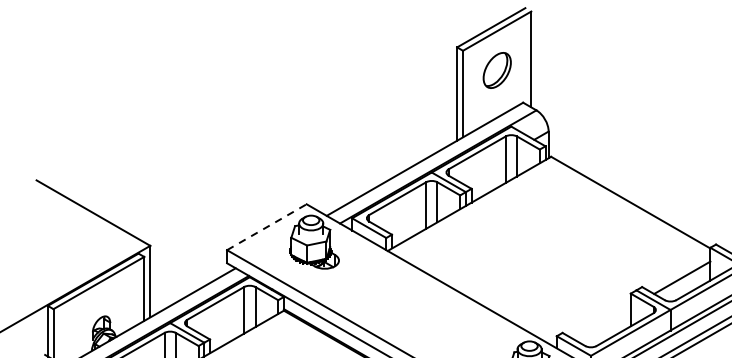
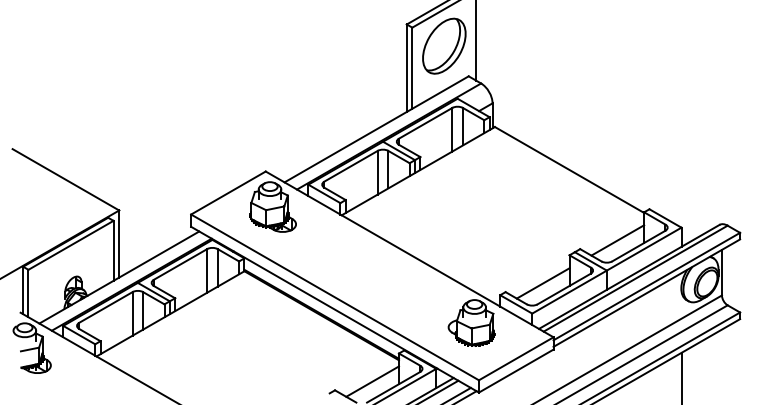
part: (497, 69) -> (444, 45), size x1.67
line: (266, 226) -> (228, 192), dashed -> solid
line: (601, 323) -> (542, 283), added

